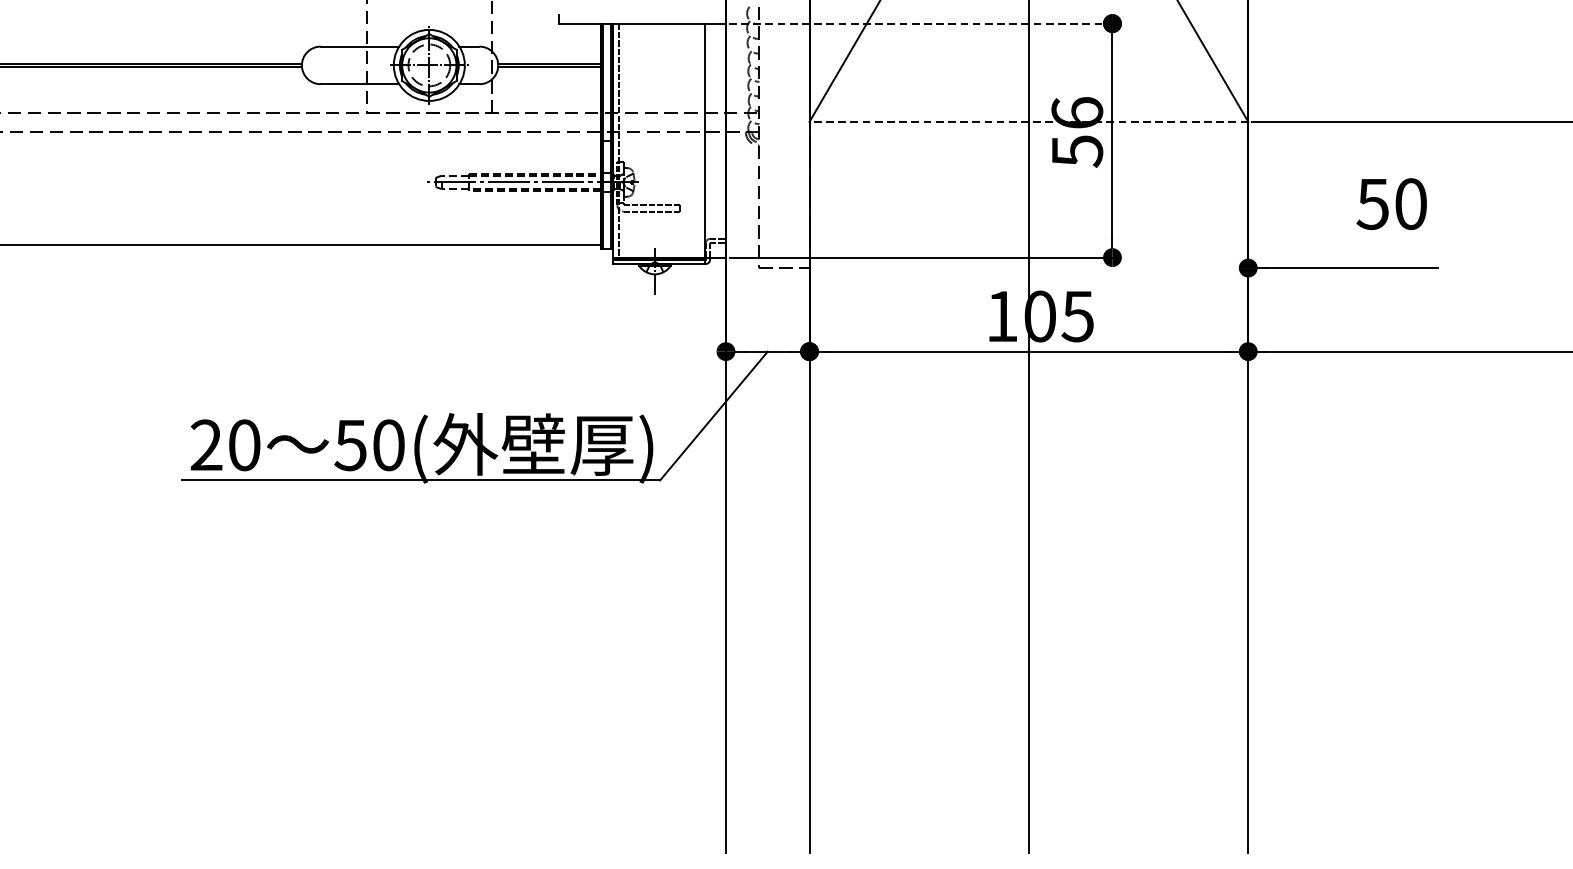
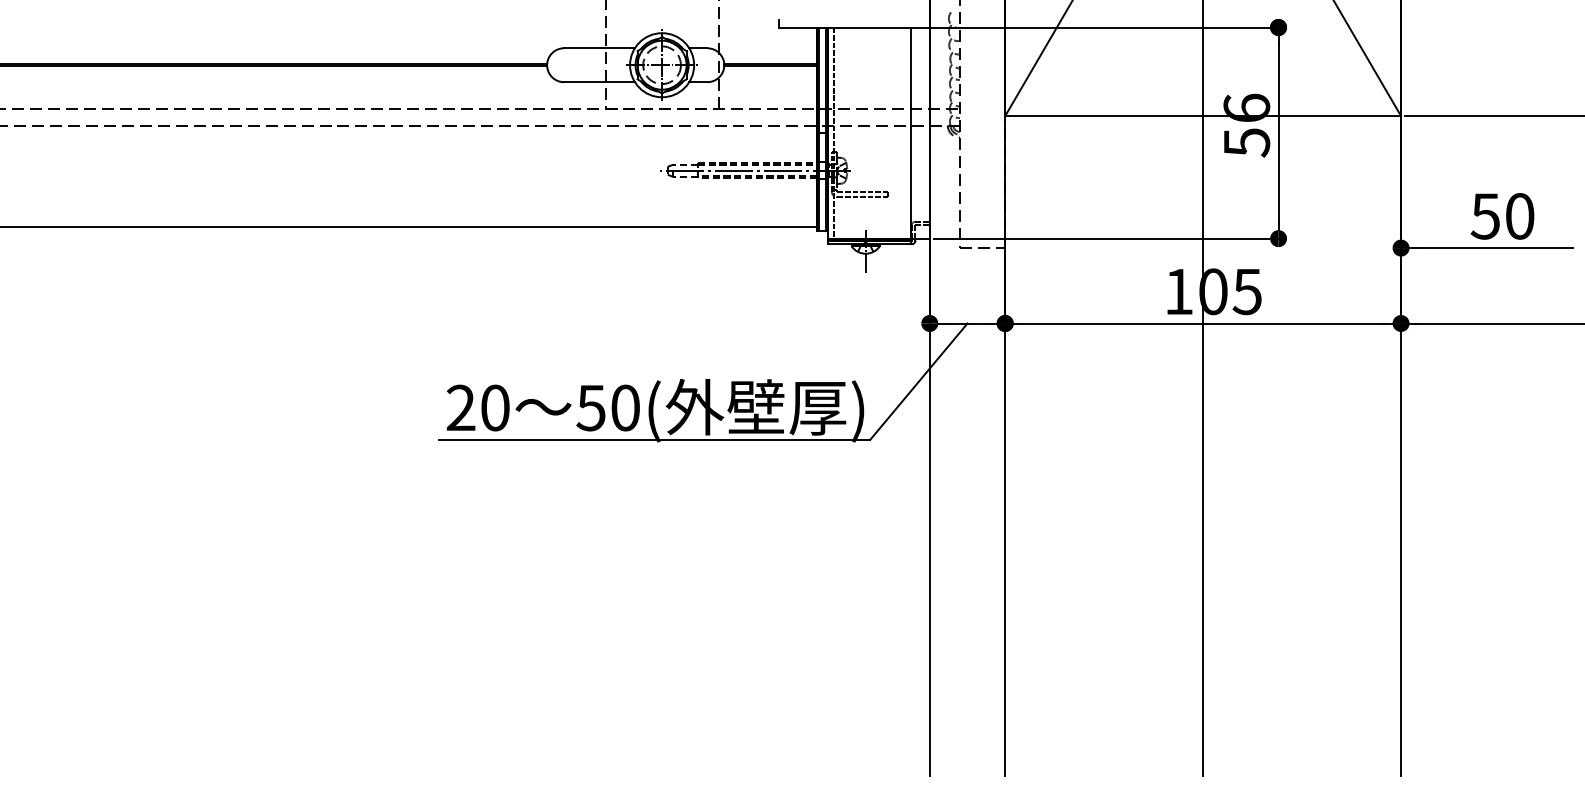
line: (922, 23) -> (1107, 27), dashed -> solid
line: (1029, 122) -> (1203, 116), dashed -> solid
text: (1391, 204) -> (1502, 216), moved

